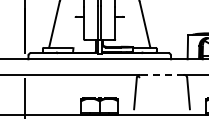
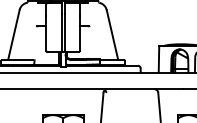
line: (161, 74) -> (130, 89), dashed -> solid

